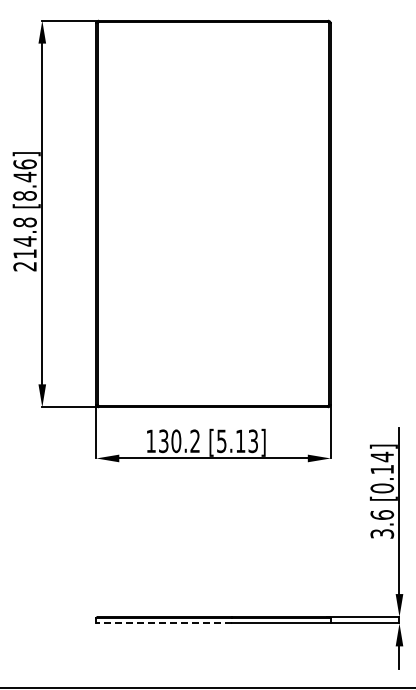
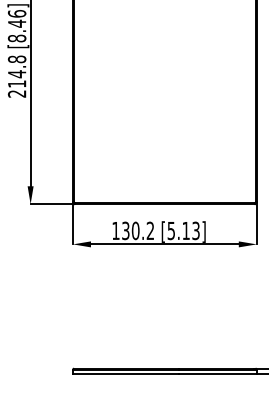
line: (164, 623) -> (126, 373), dashed -> solid

